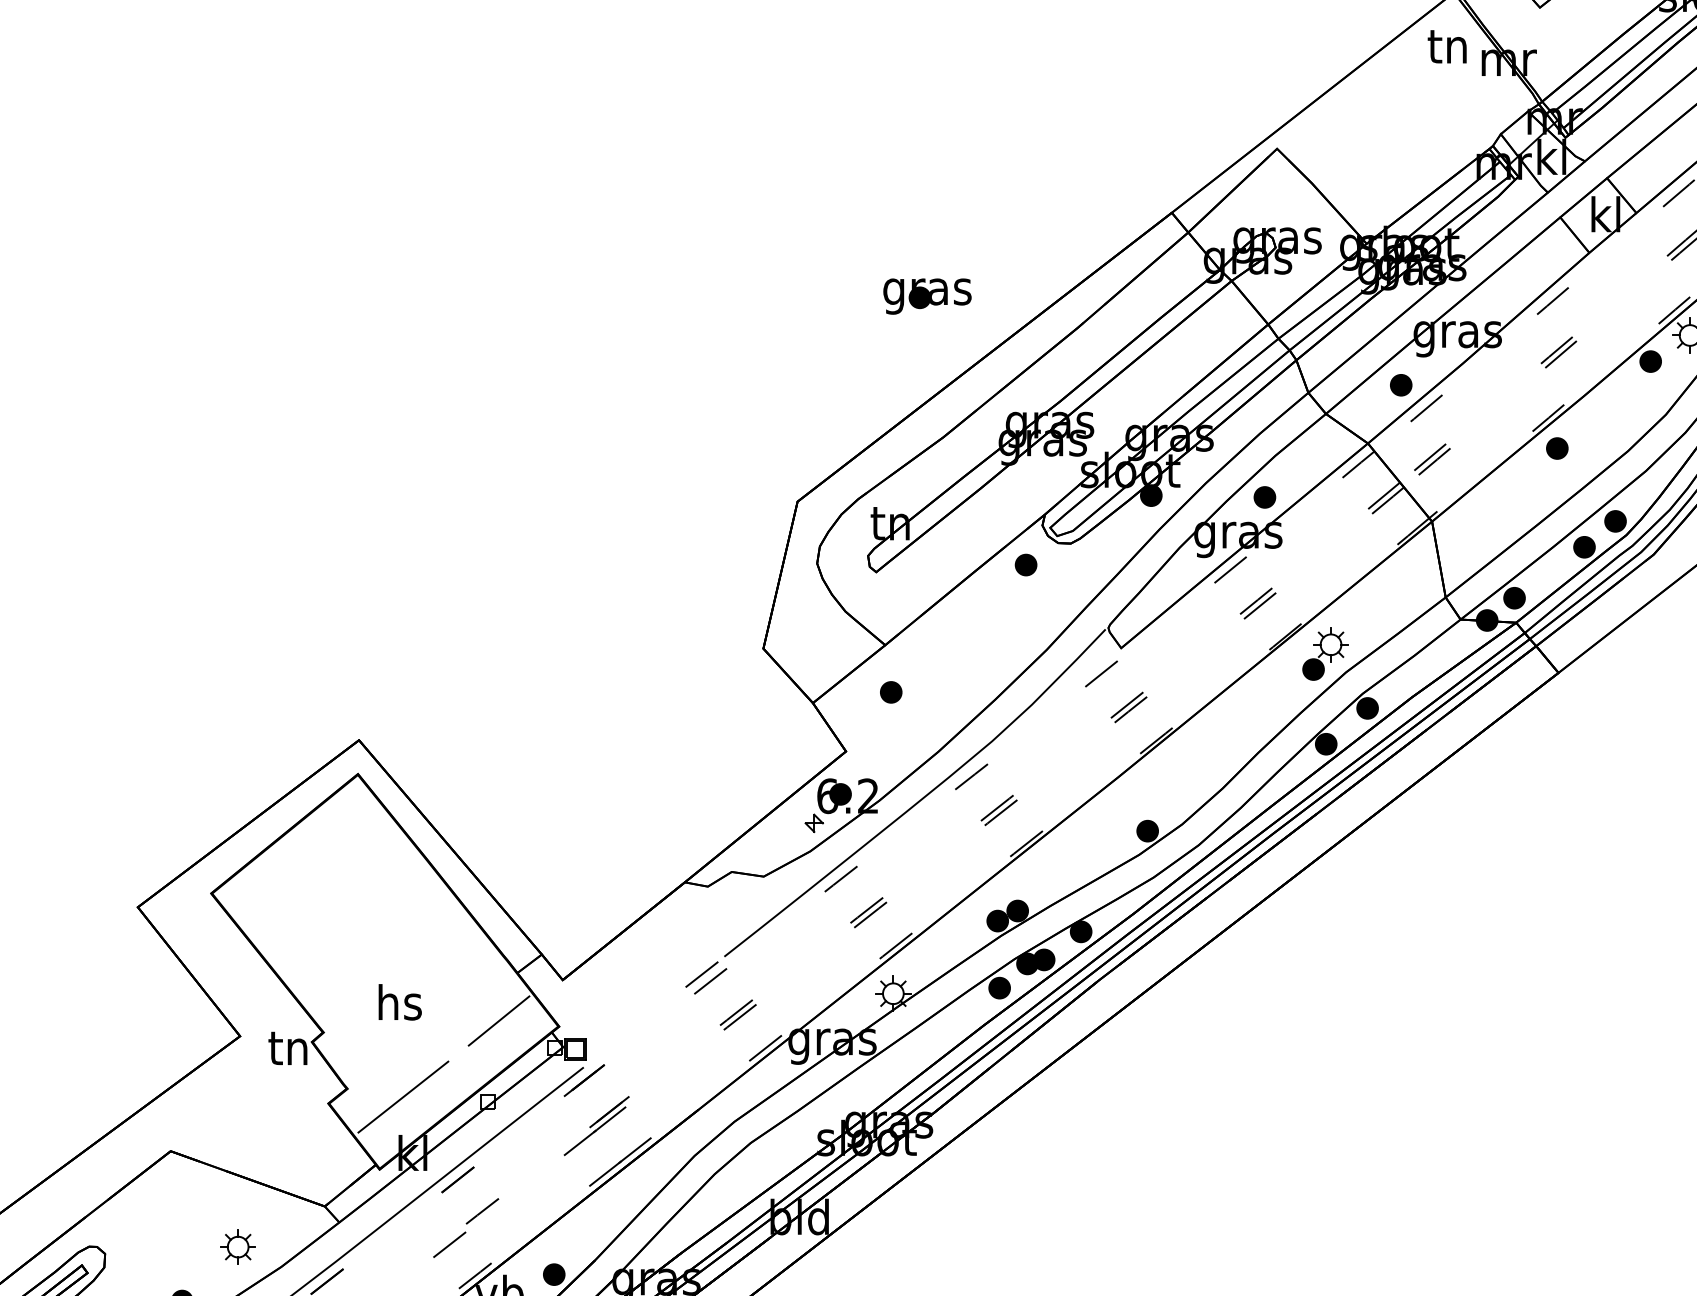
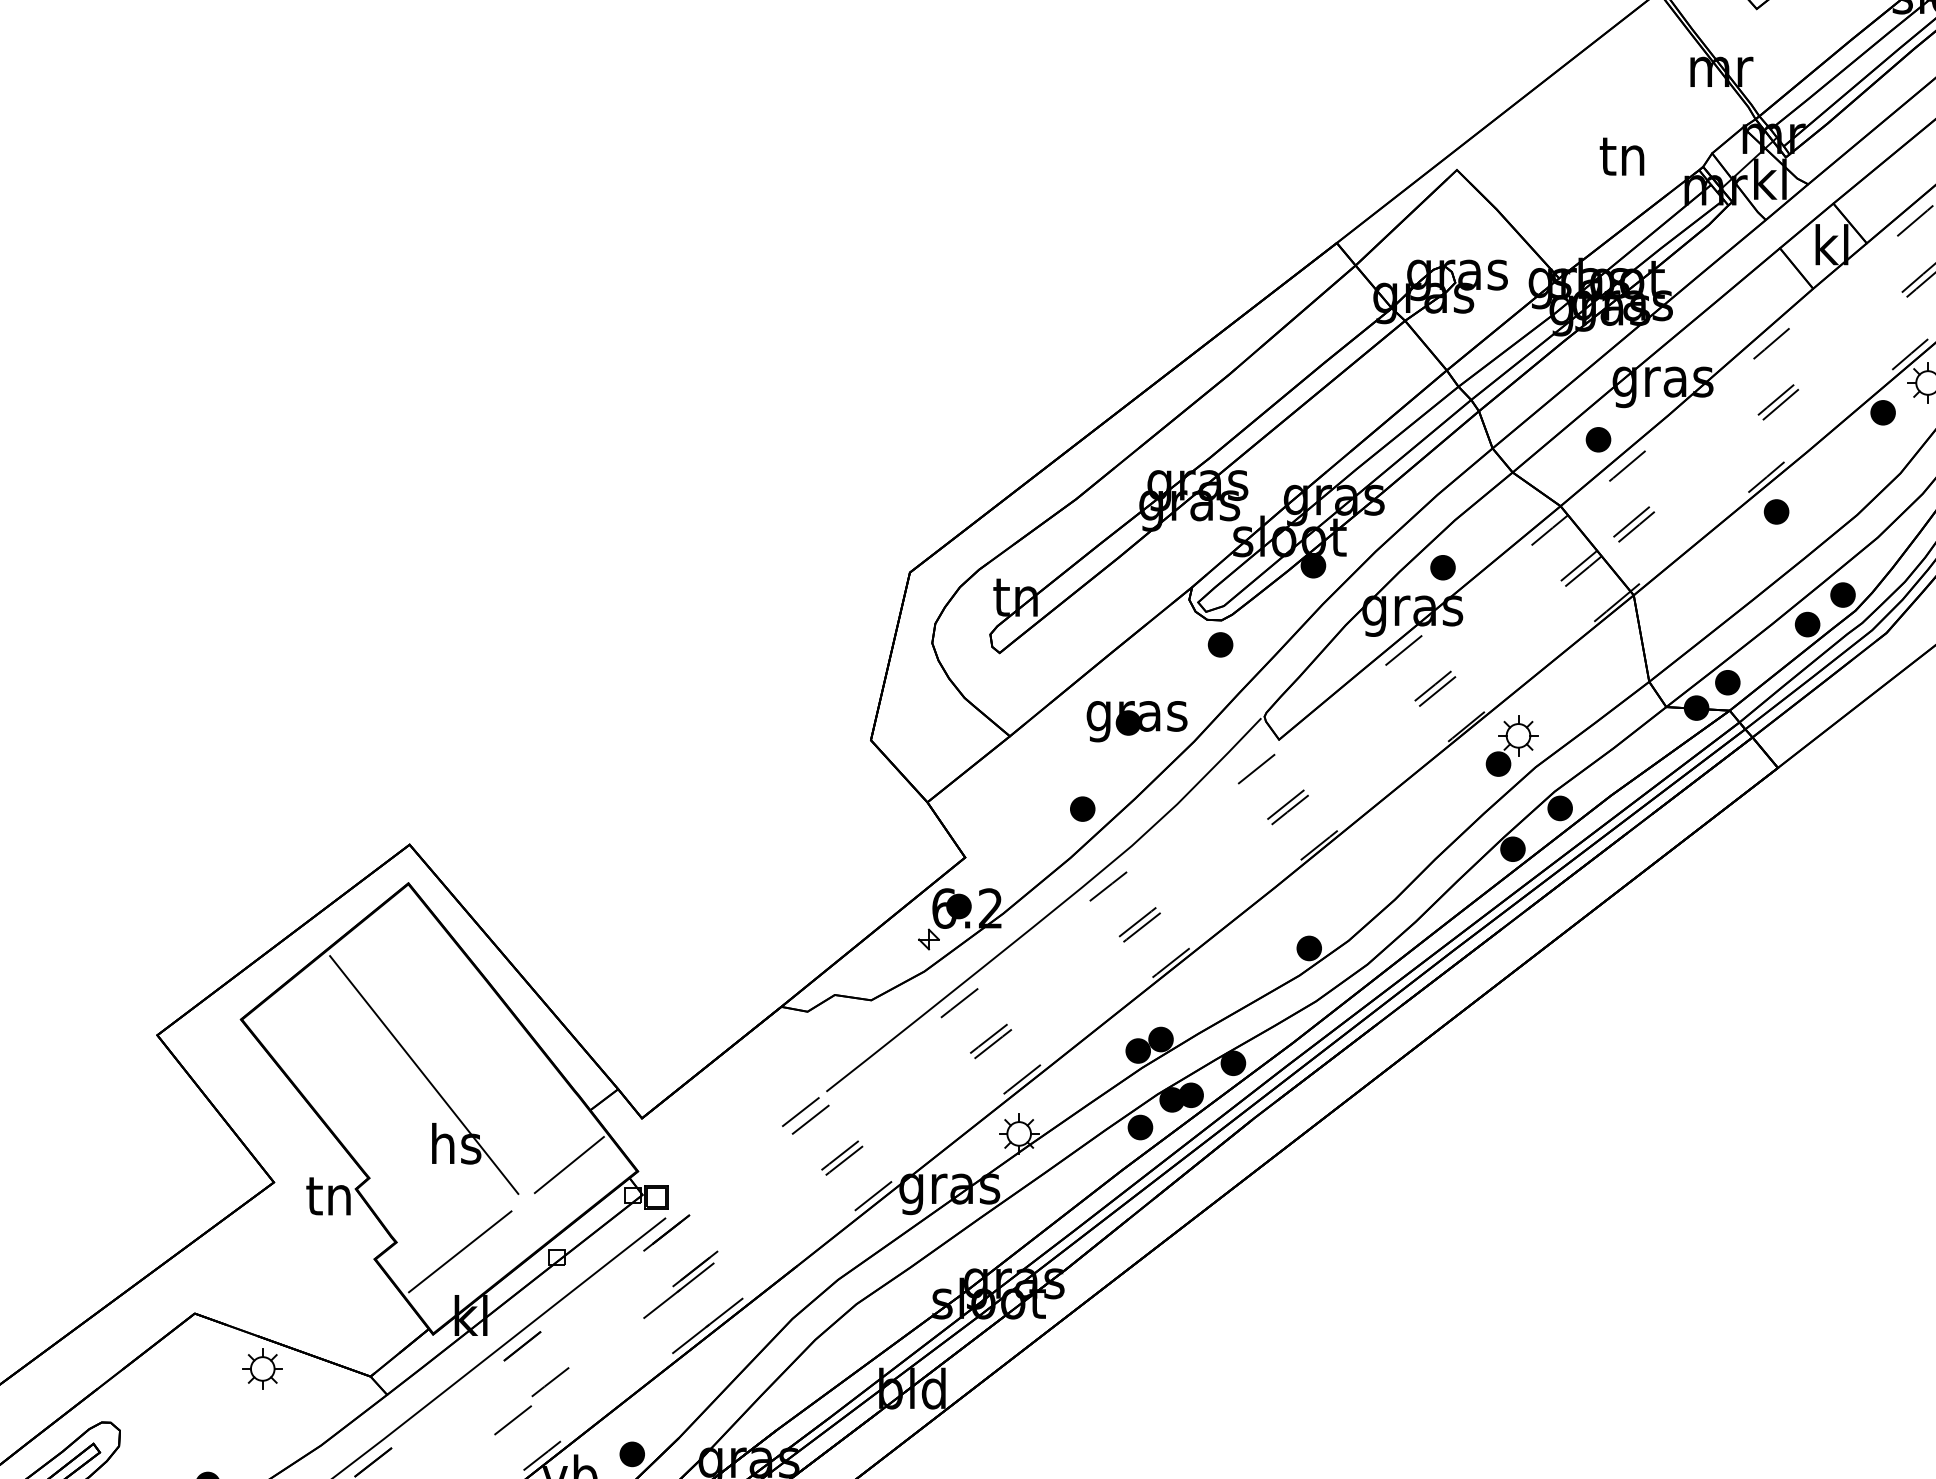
text: (1446, 46) -> (1621, 156), moved
part: (926, 296) -> (1136, 721), moved
part: (1026, 564) -> (1220, 644), moved
part: (891, 691) -> (1082, 808), moved
line: (372, 941) -> (424, 1074), added
part: (237, 1246) -> (262, 1368), moved

